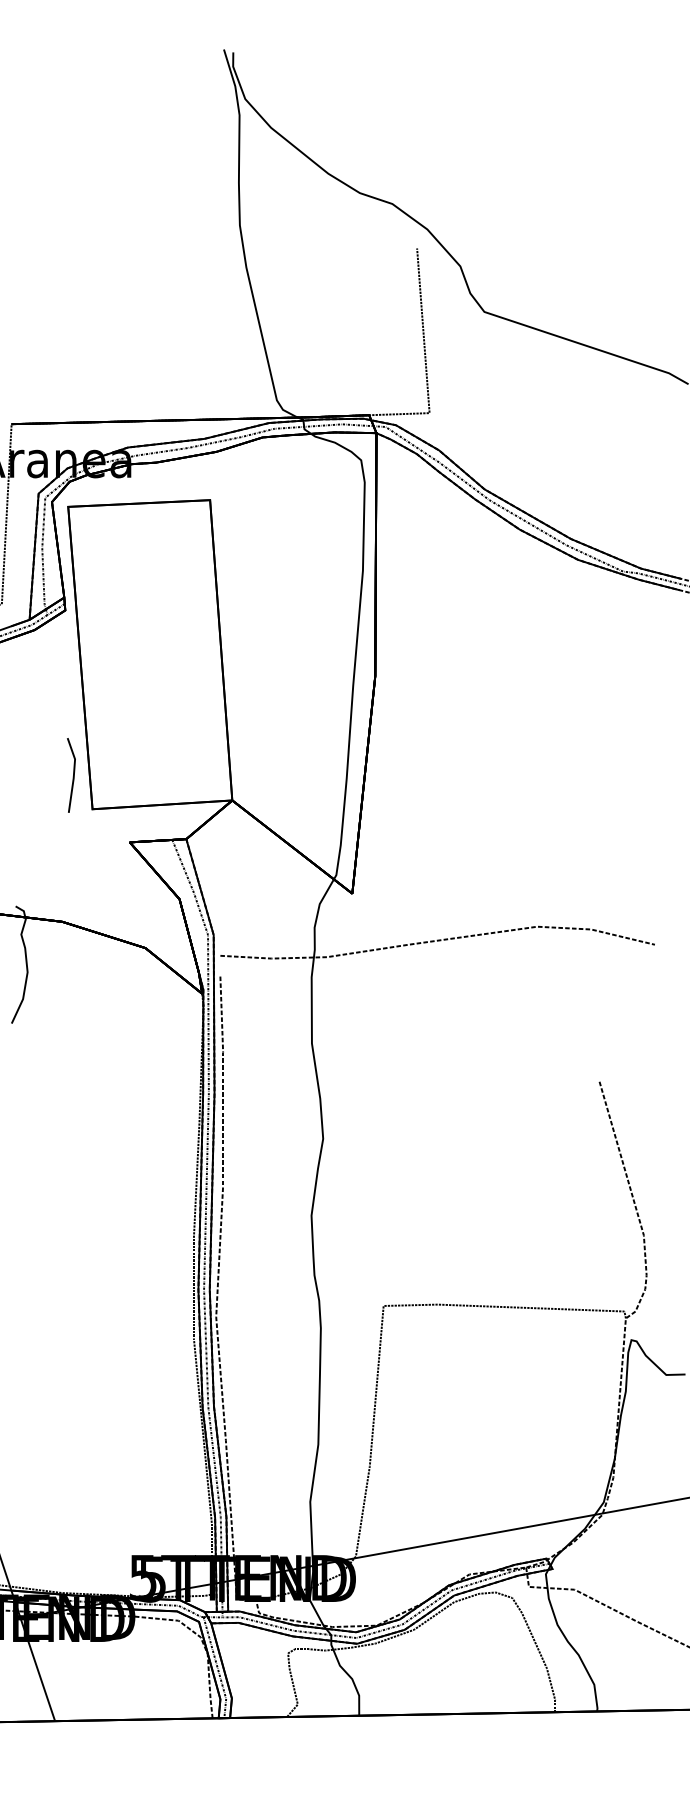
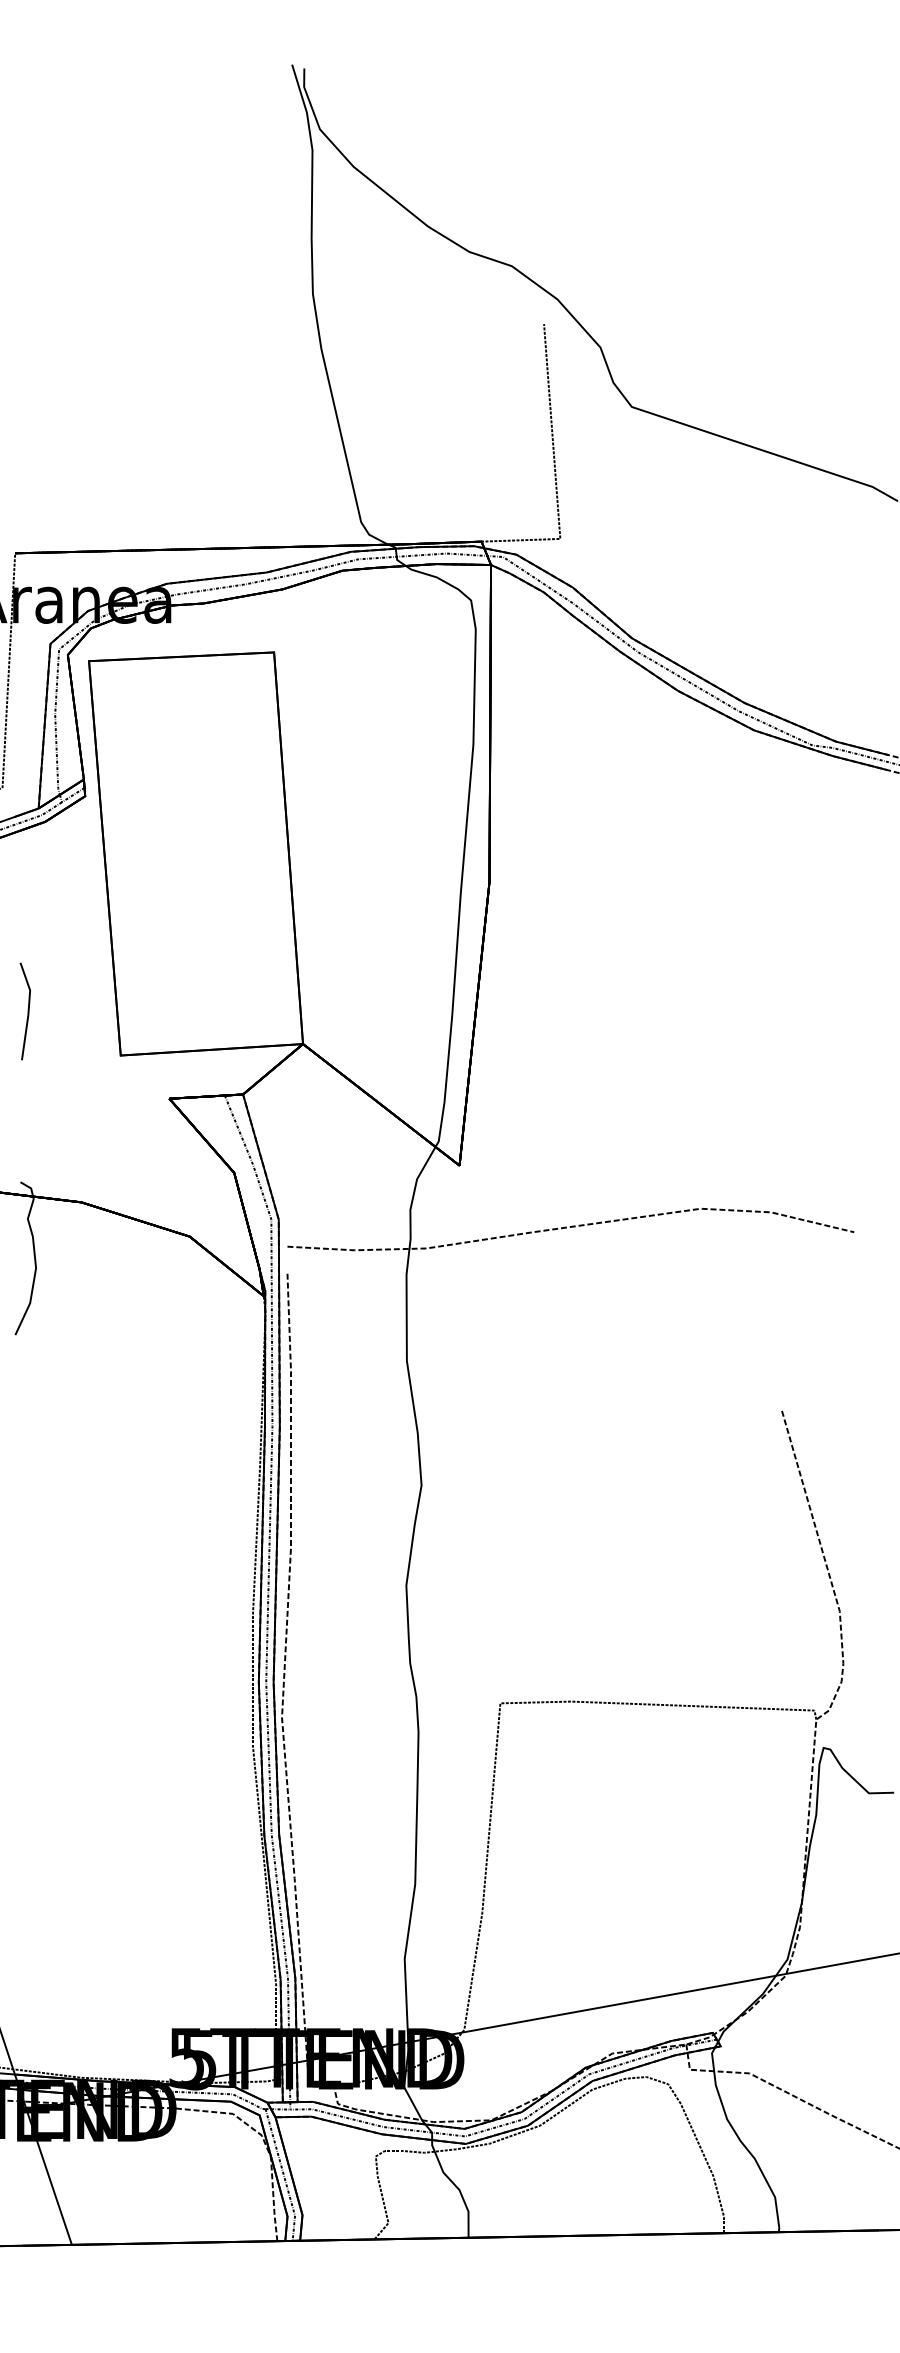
line: (72, 776) -> (26, 1012), moved

